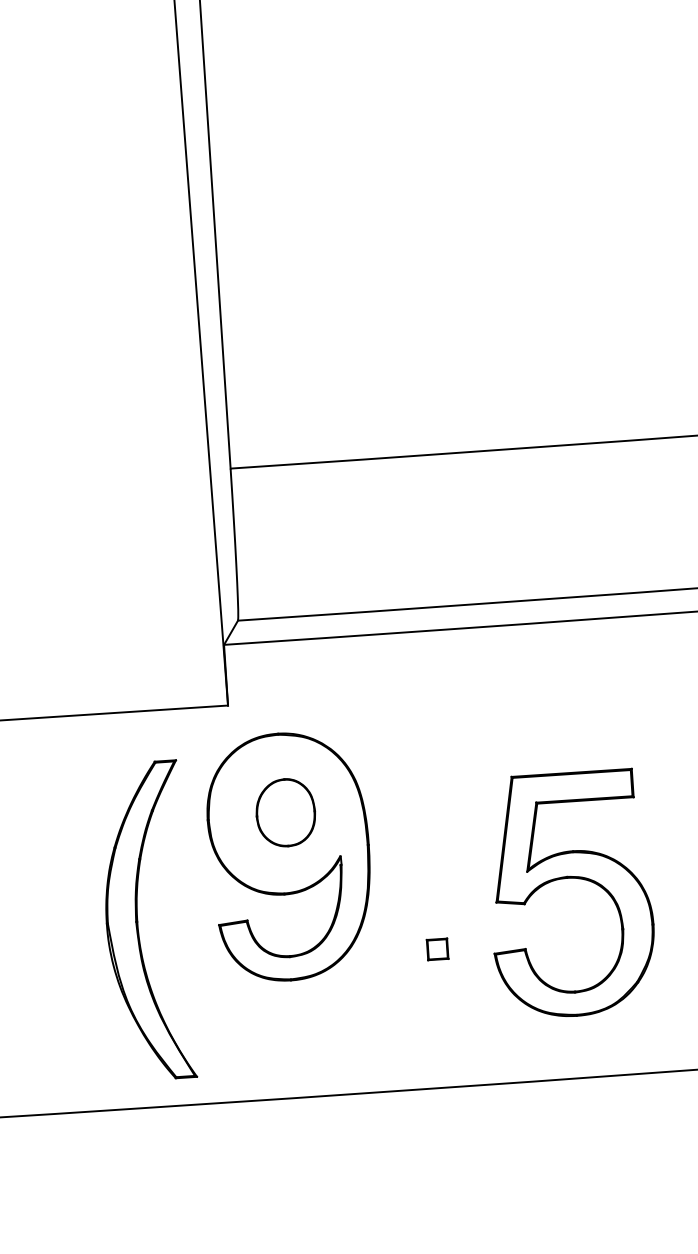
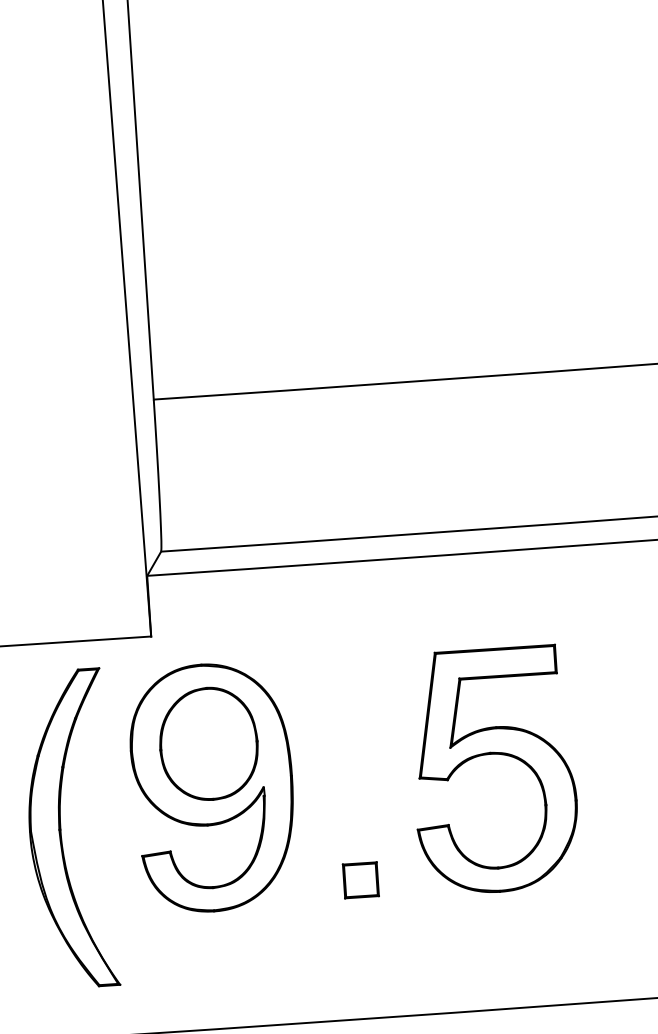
part: (285, 812) -> (208, 743), size x1.67
part: (573, 878) -> (496, 754), moved
part: (138, 919) -> (61, 827), moved
part: (437, 949) -> (360, 880), size x1.67

